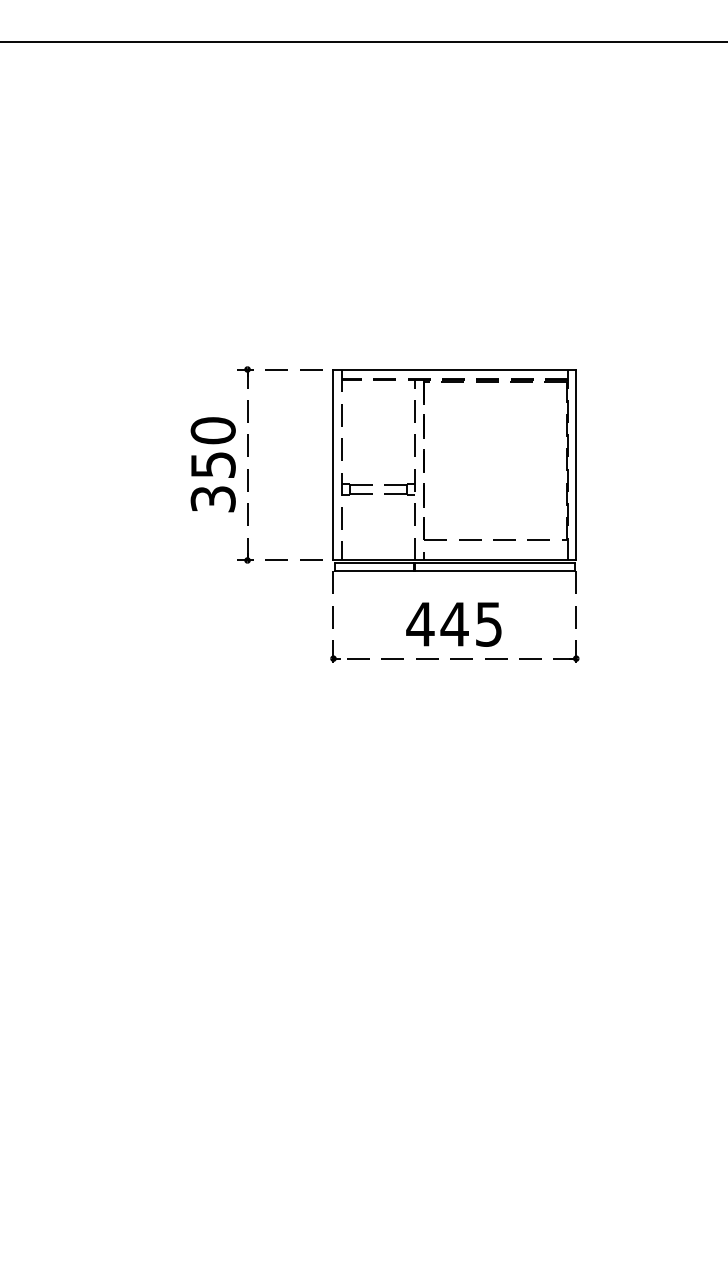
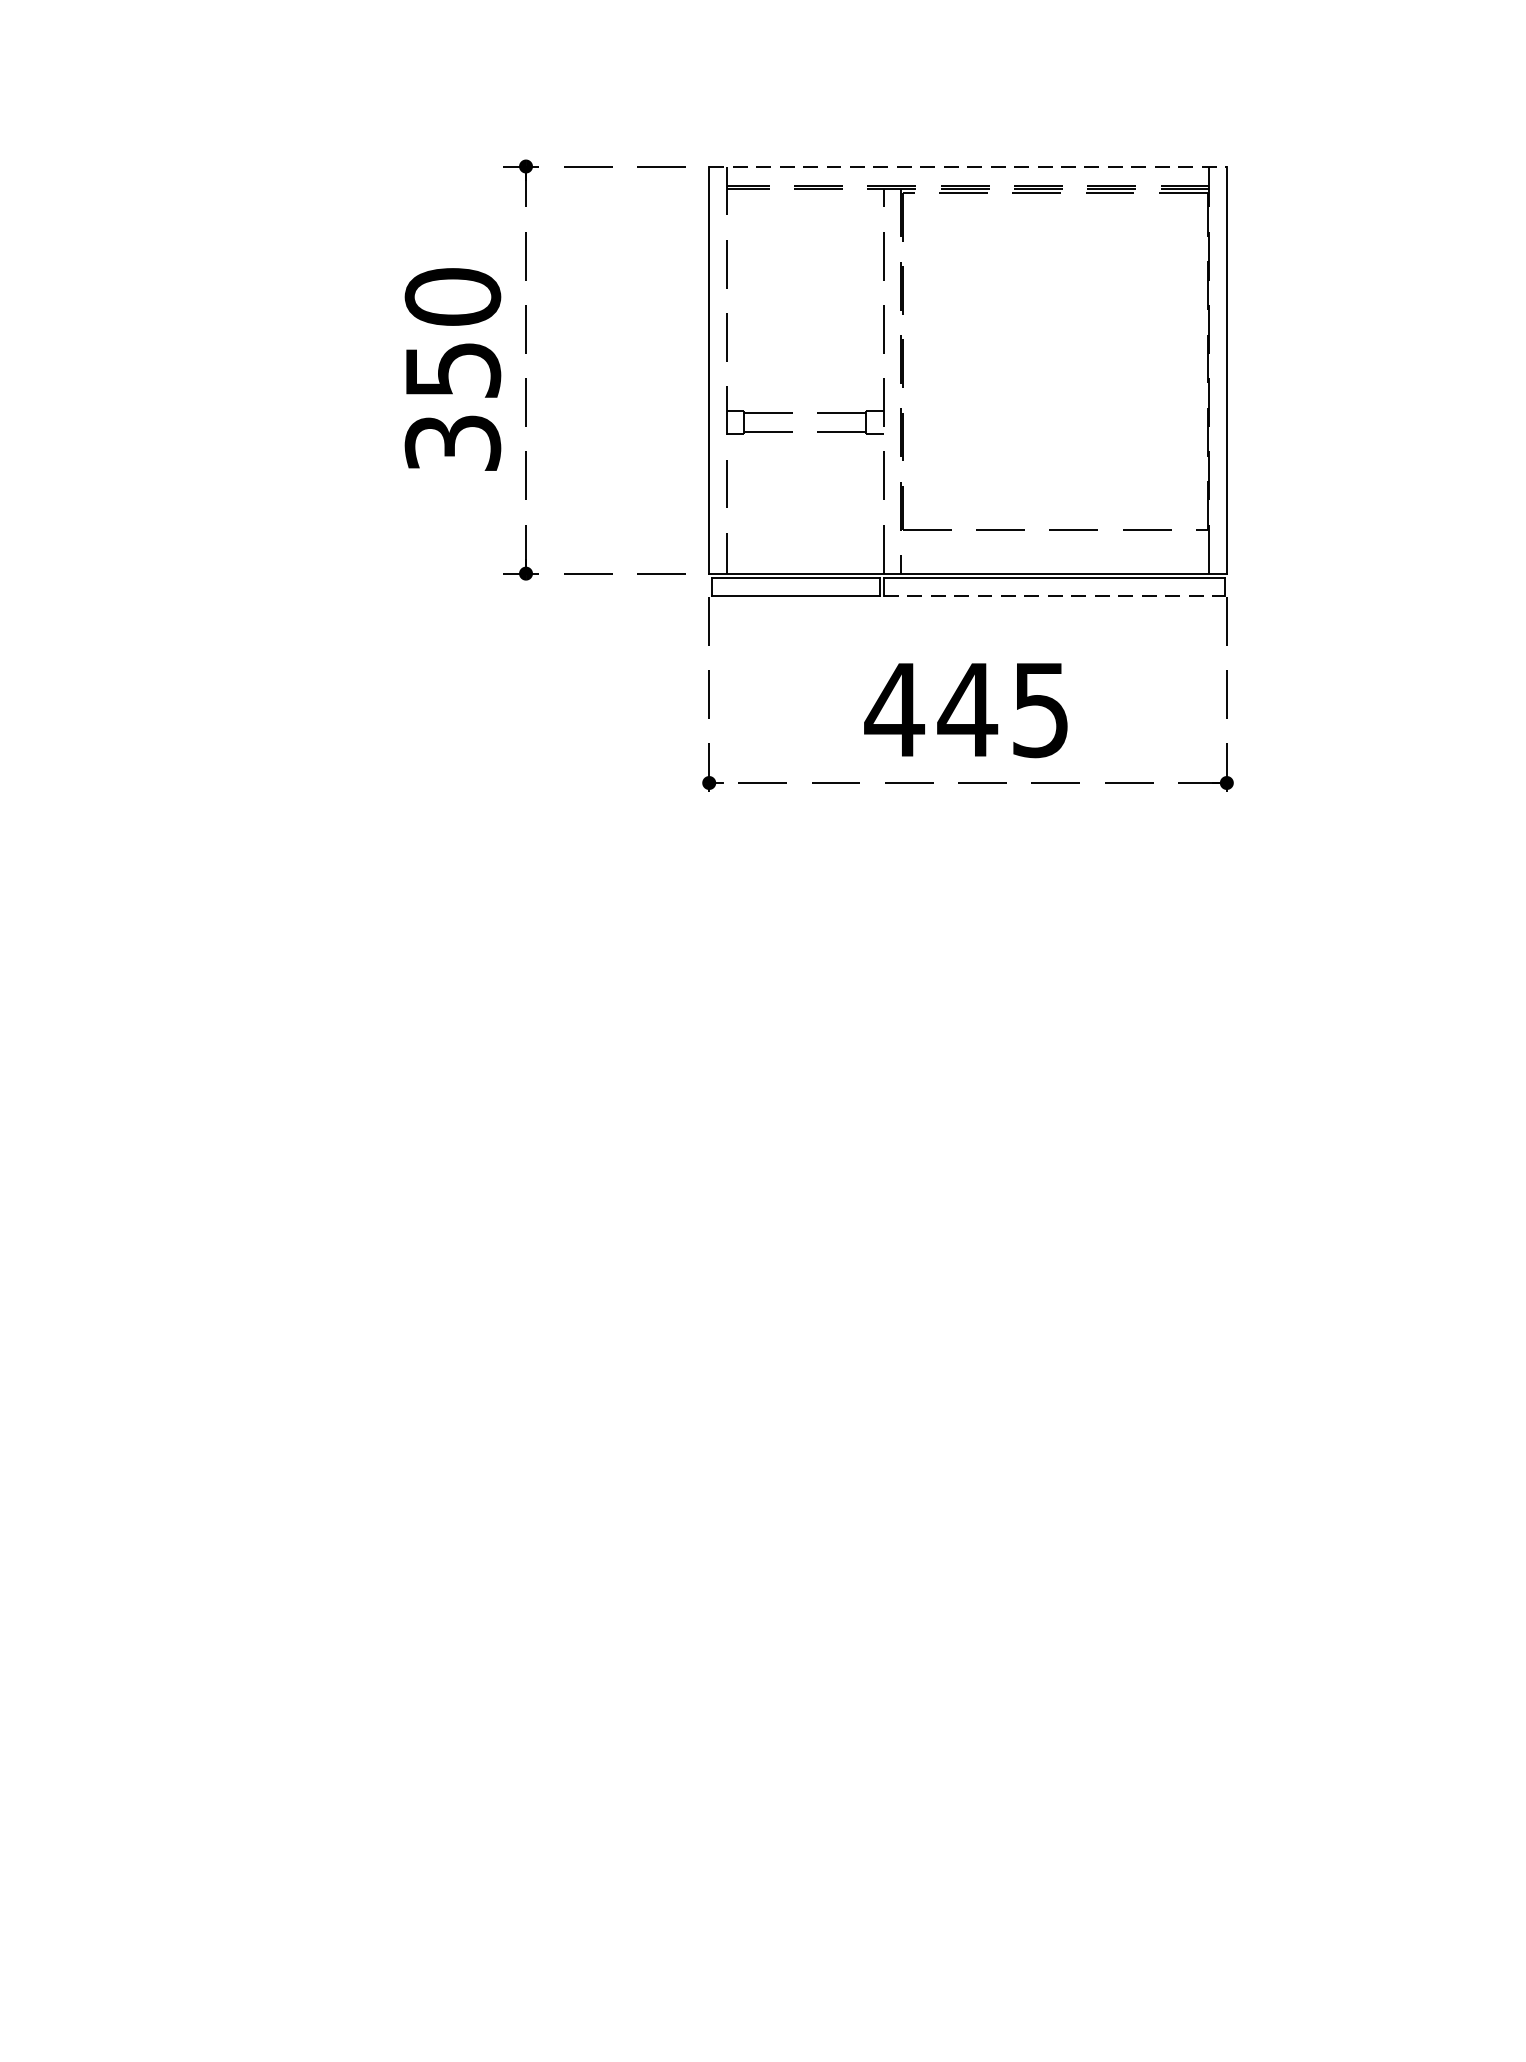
line: (455, 369) -> (969, 166), solid -> dashed
line: (495, 570) -> (1054, 595), solid -> dashed

